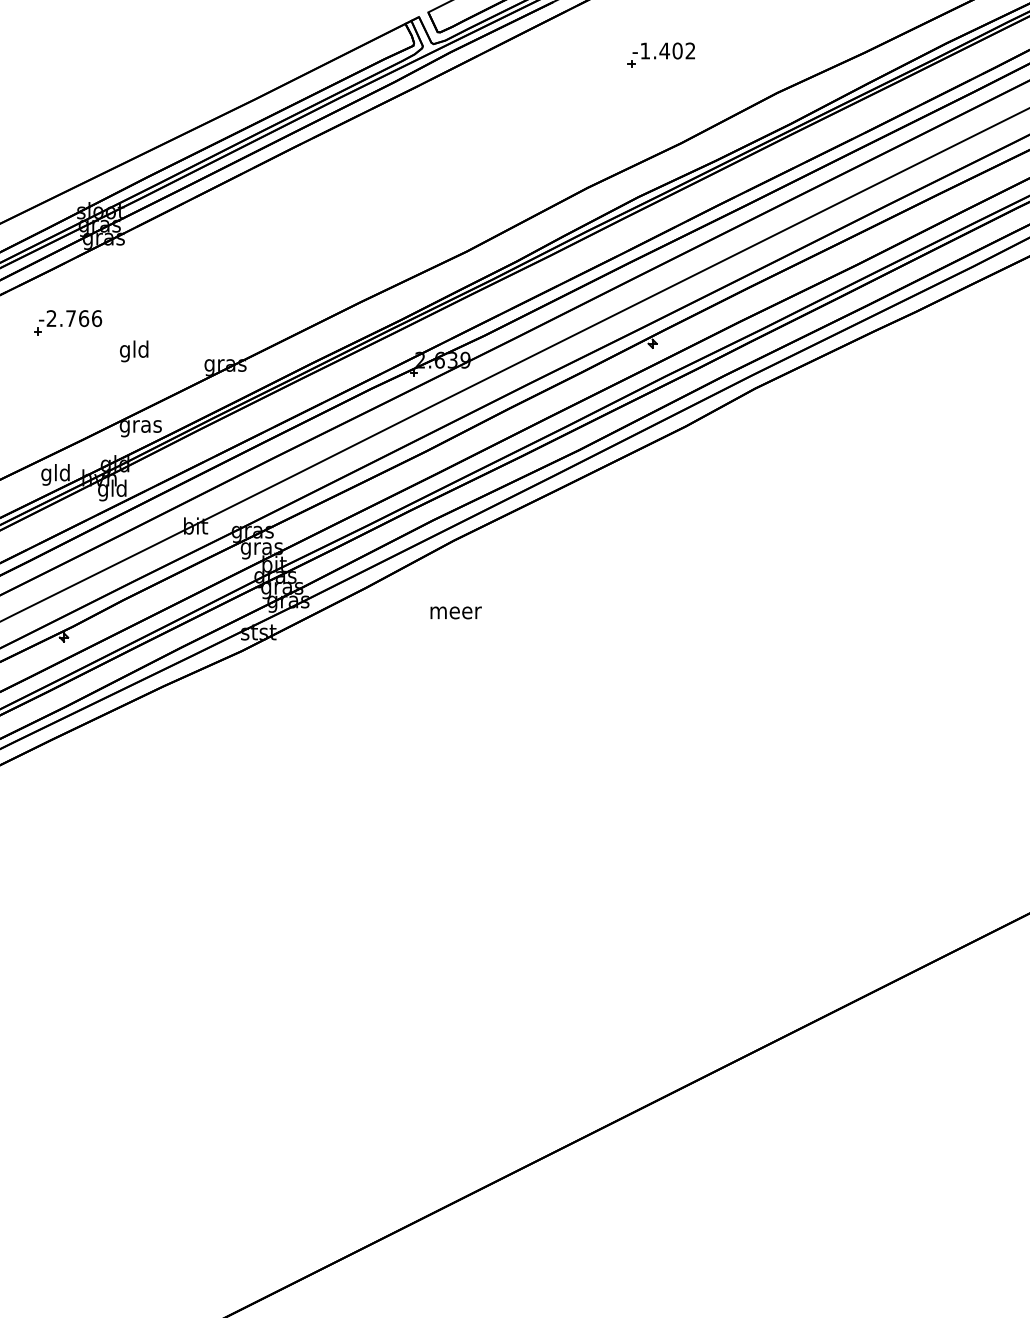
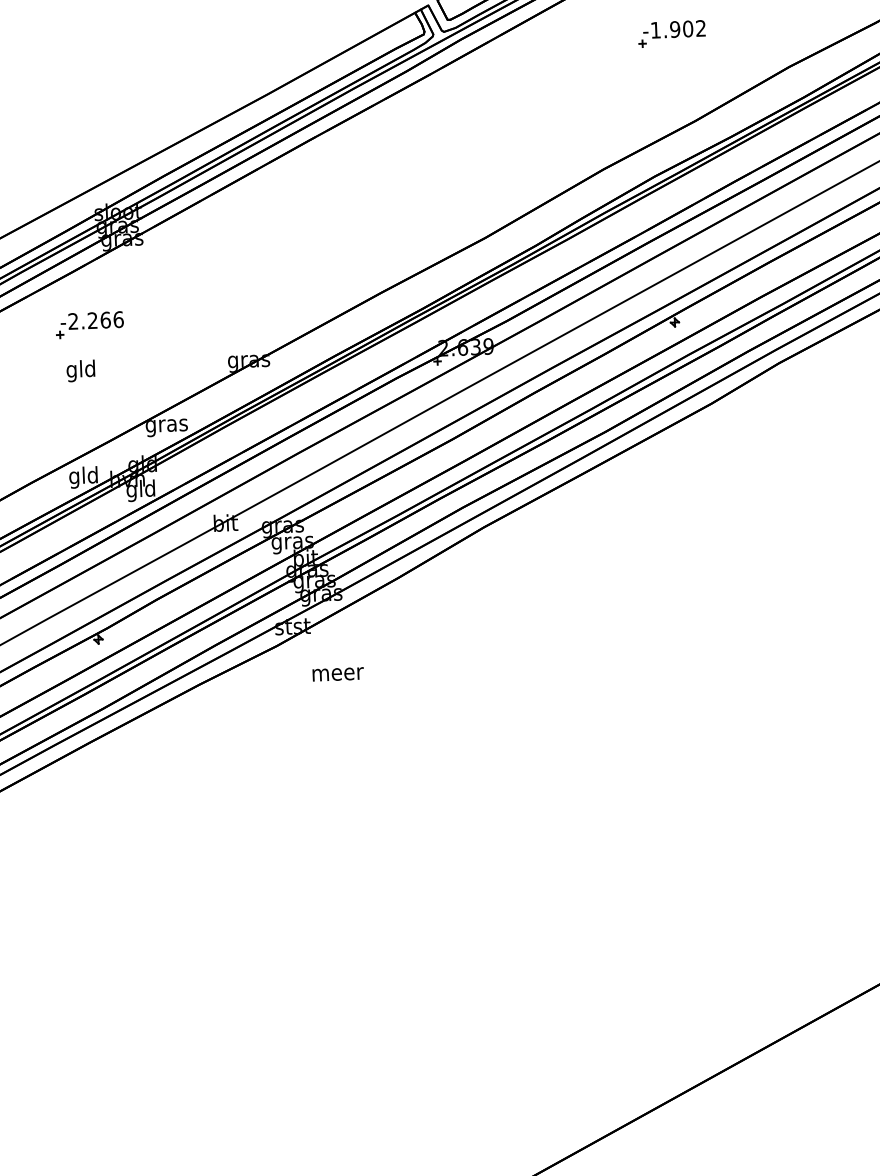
text: (664, 50) -> (674, 29), -1.402 -> -1.902
text: (70, 318) -> (92, 320), -2.766 -> -2.266
text: (134, 351) -> (81, 371), moved
text: (455, 612) -> (337, 674), moved

